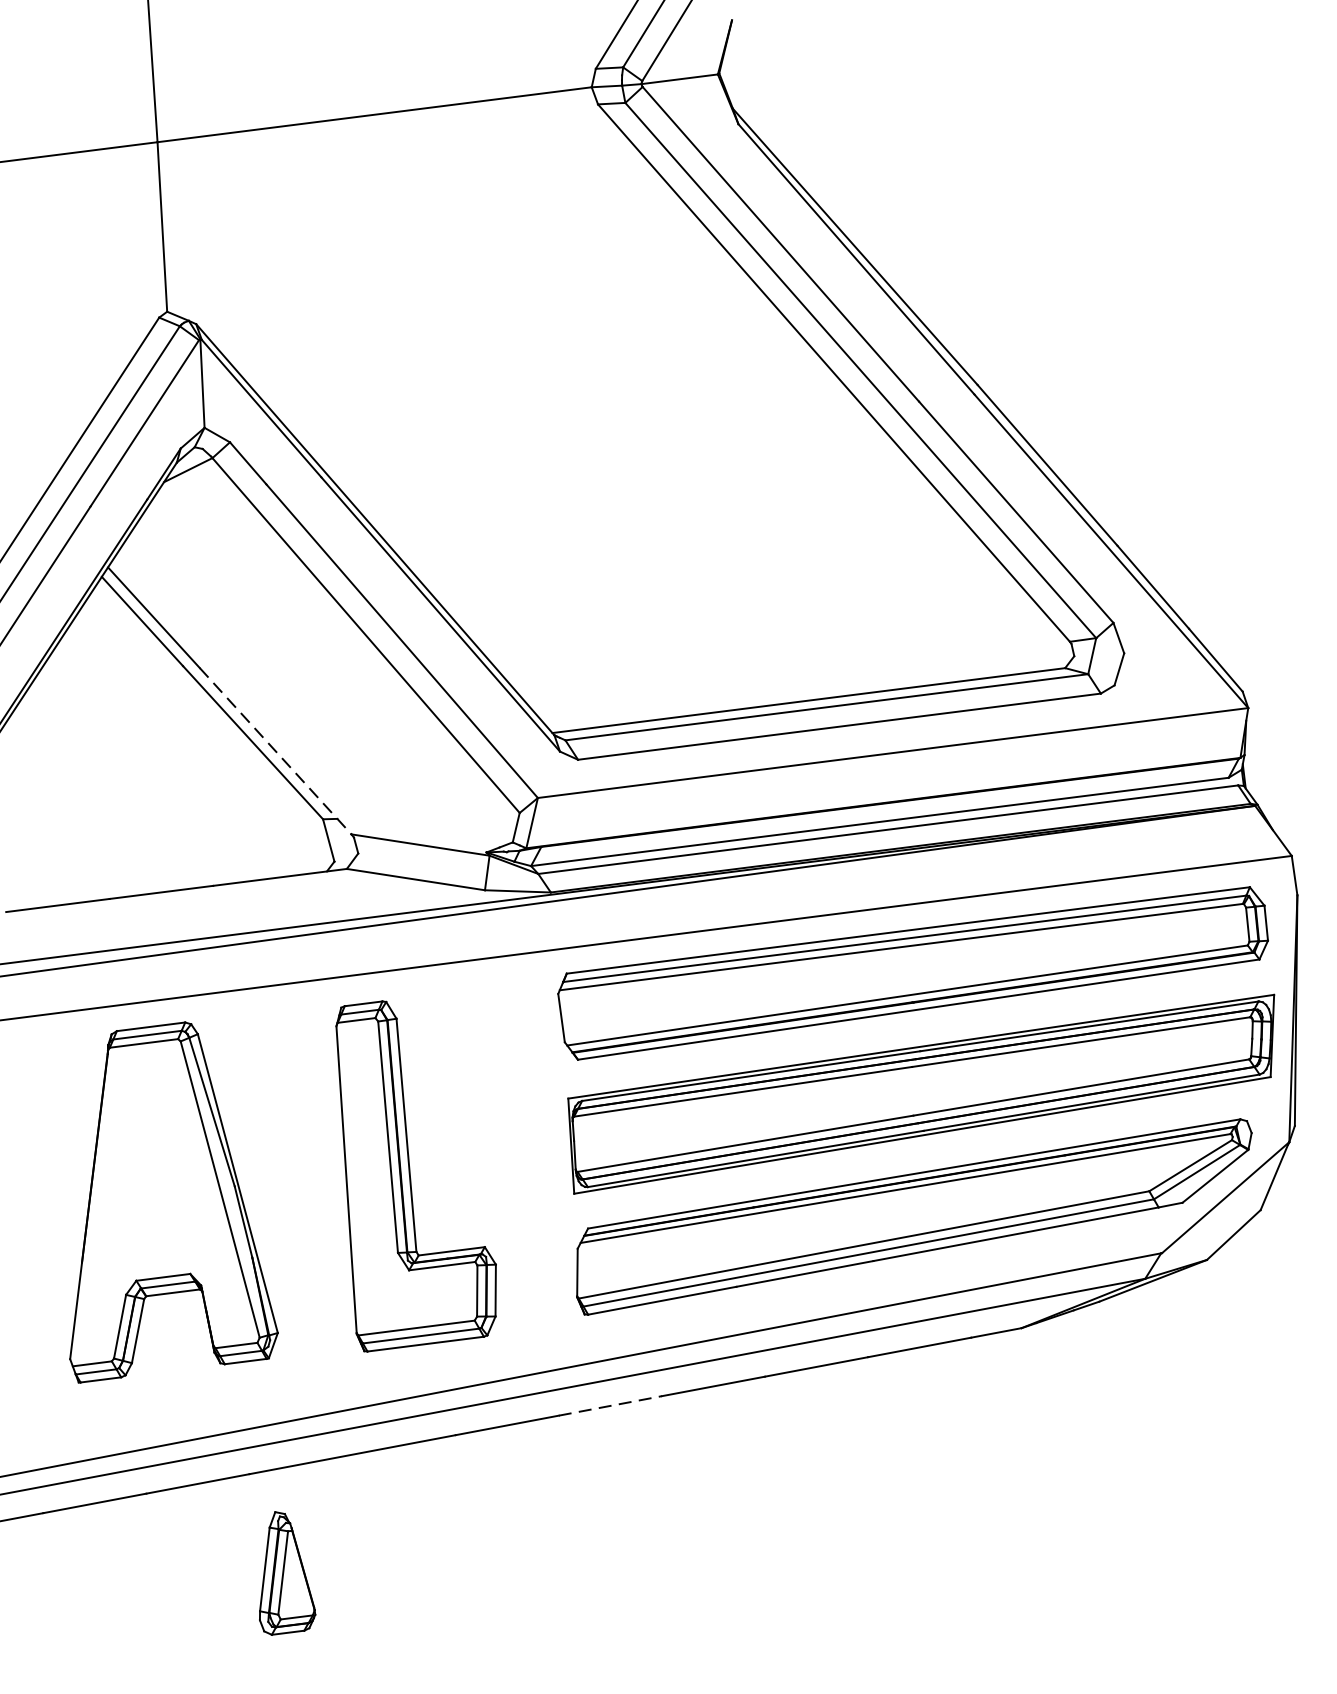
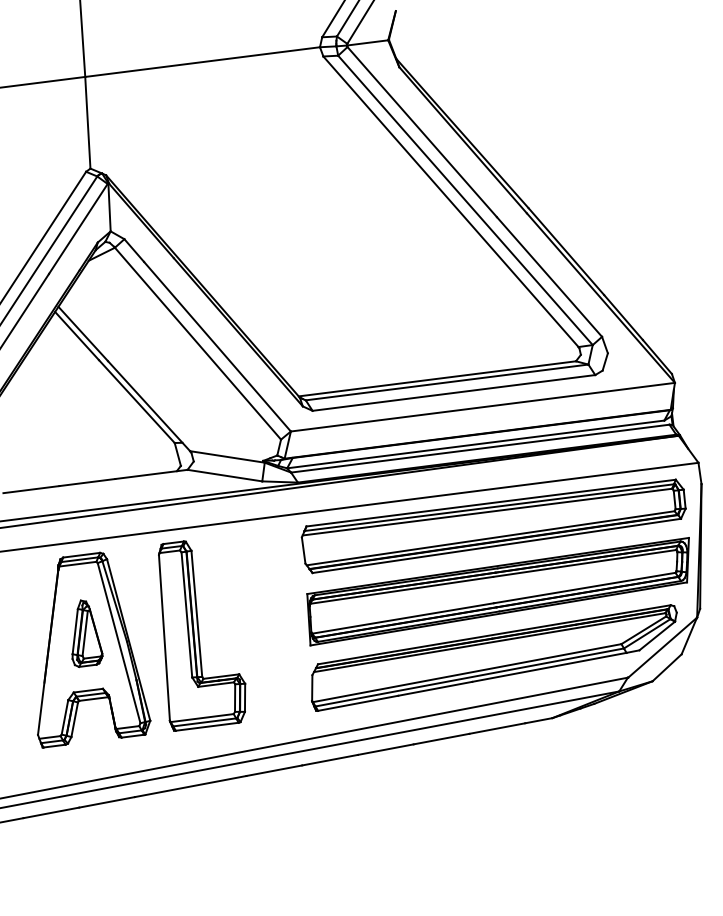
line: (276, 751) -> (149, 406), dashed -> solid
part: (416, 1175) -> (202, 635), moved
line: (611, 1406) -> (330, 760), dashed -> solid
part: (287, 1572) -> (87, 633), moved

